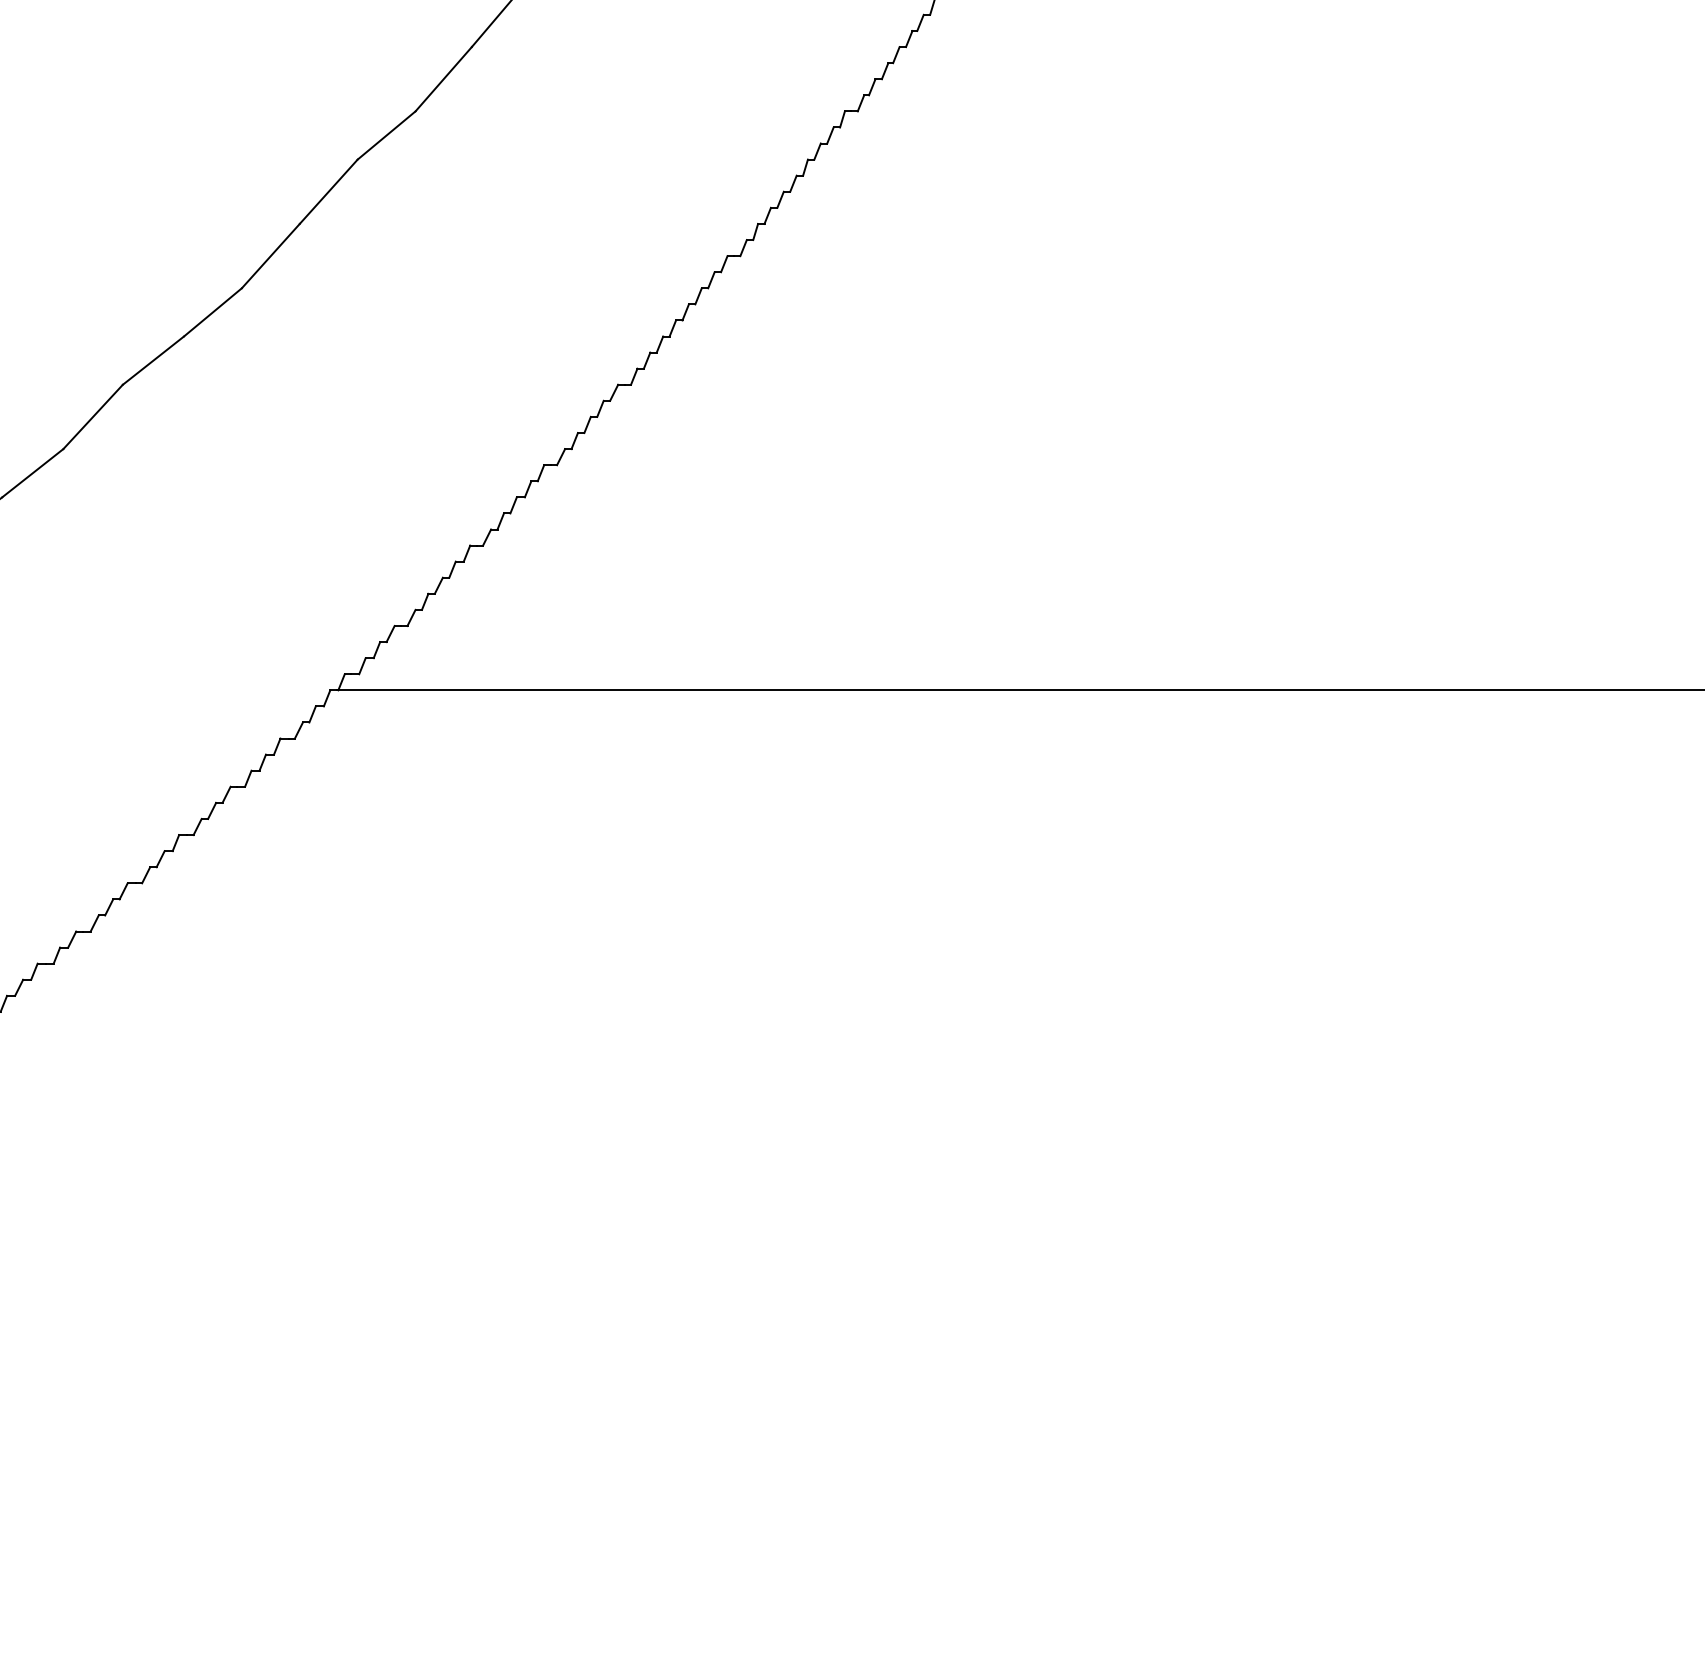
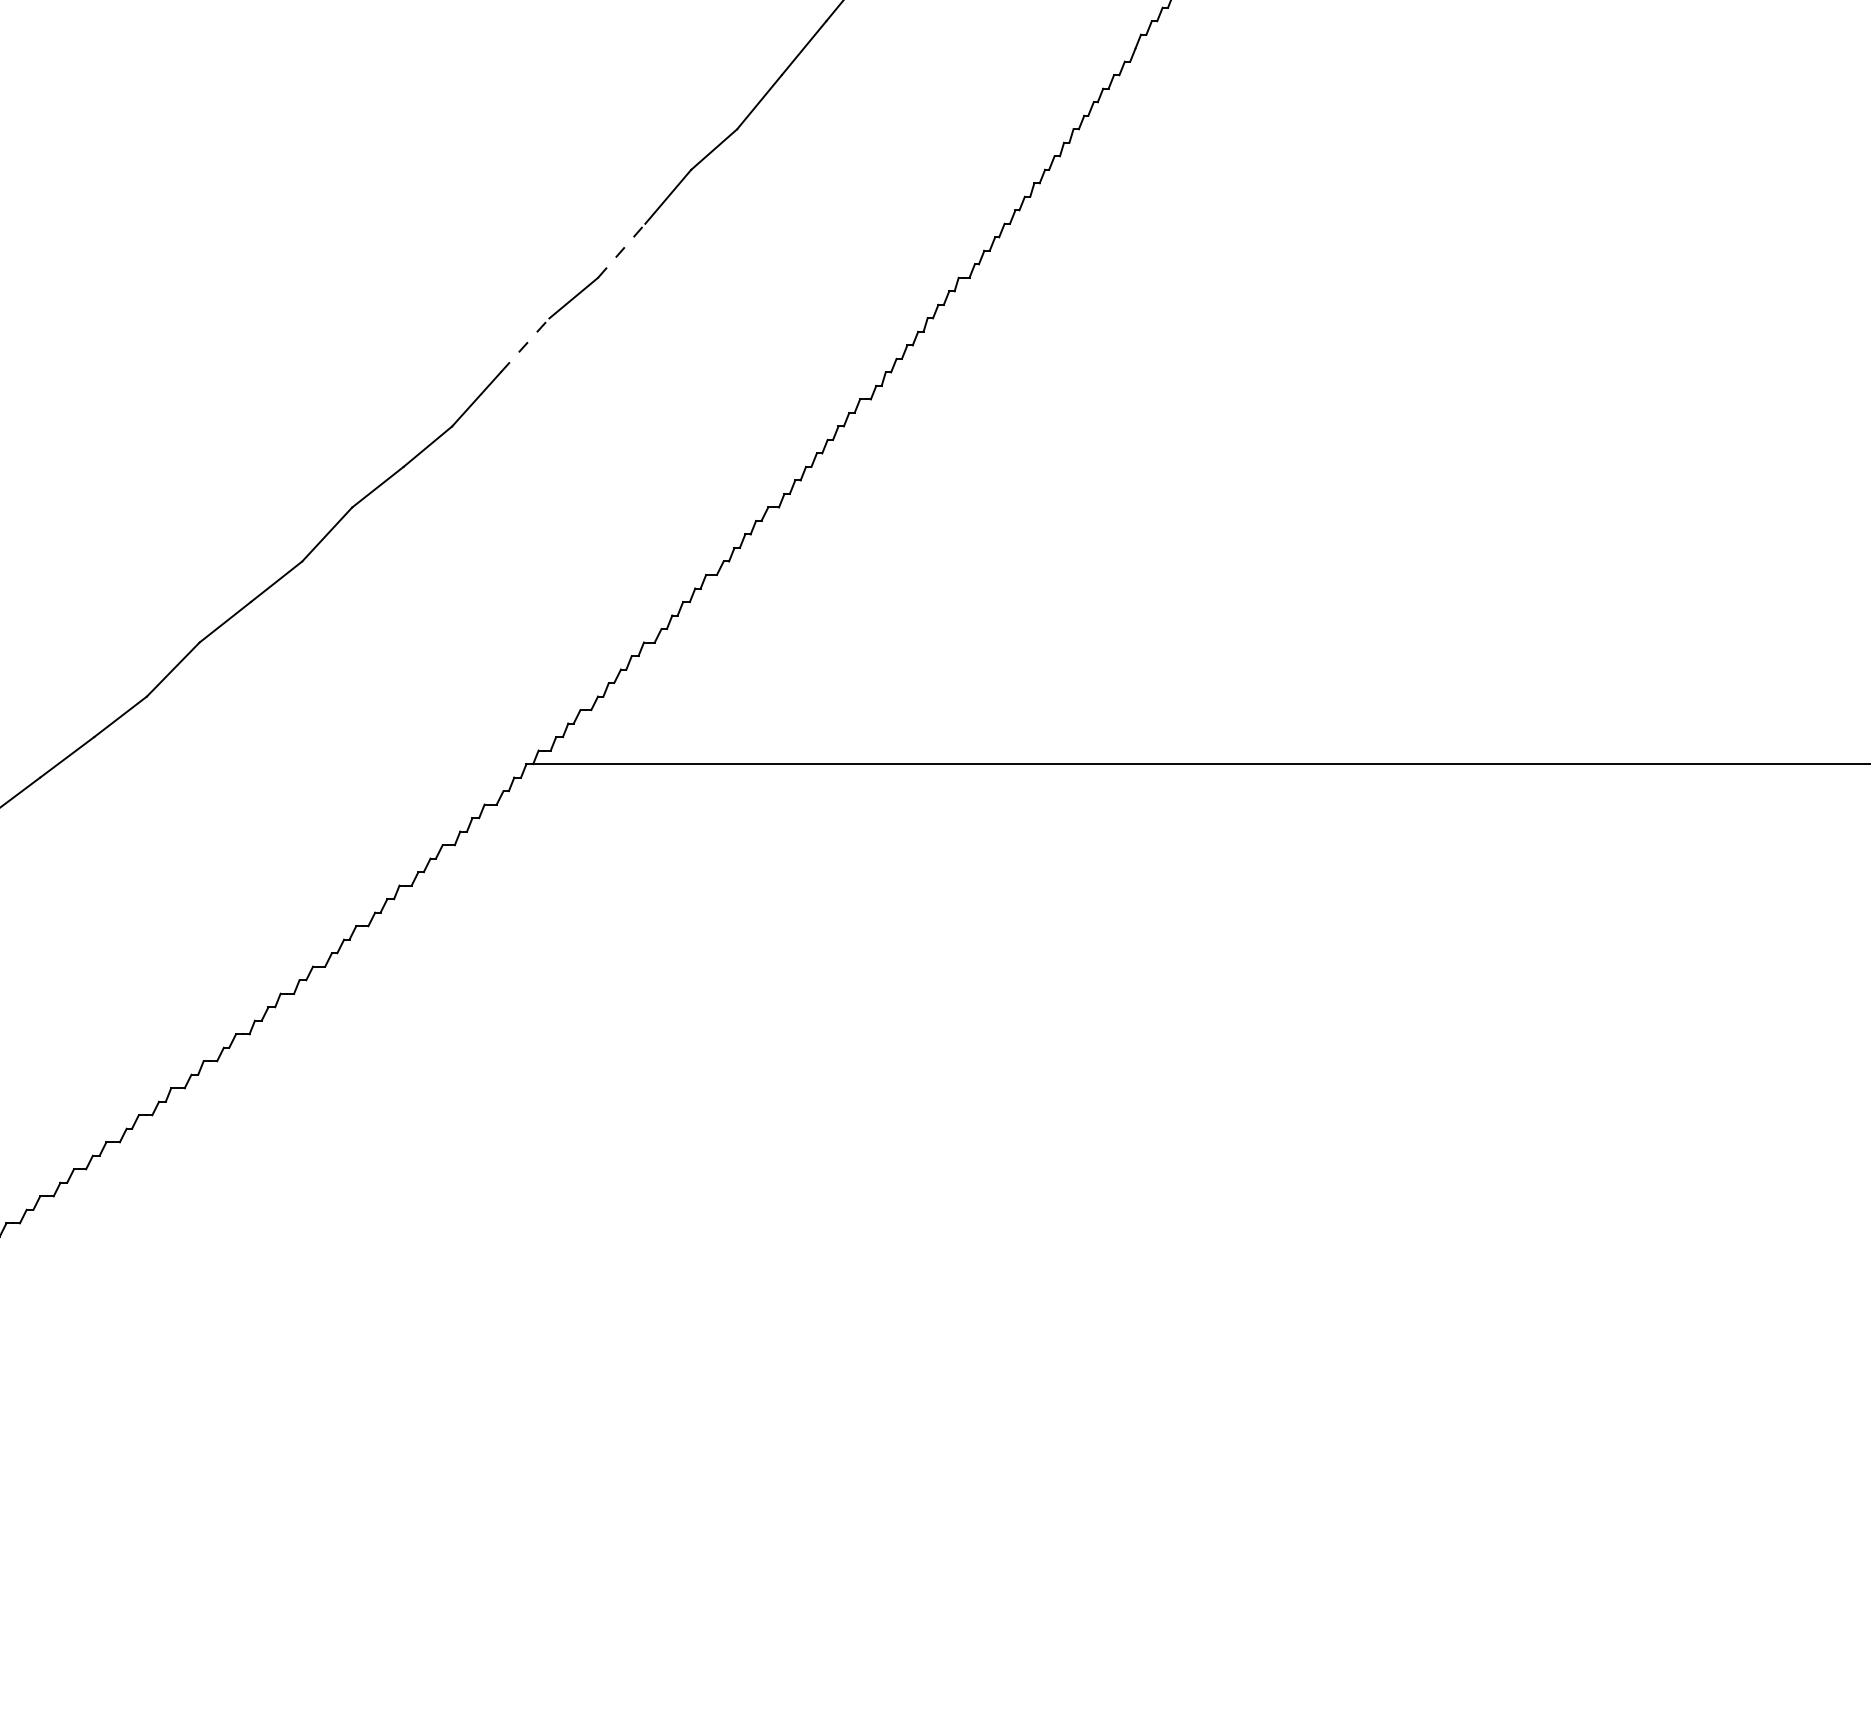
line: (443, 78) -> (621, 250), solid -> dashed
line: (329, 191) -> (525, 345), solid -> dashed

